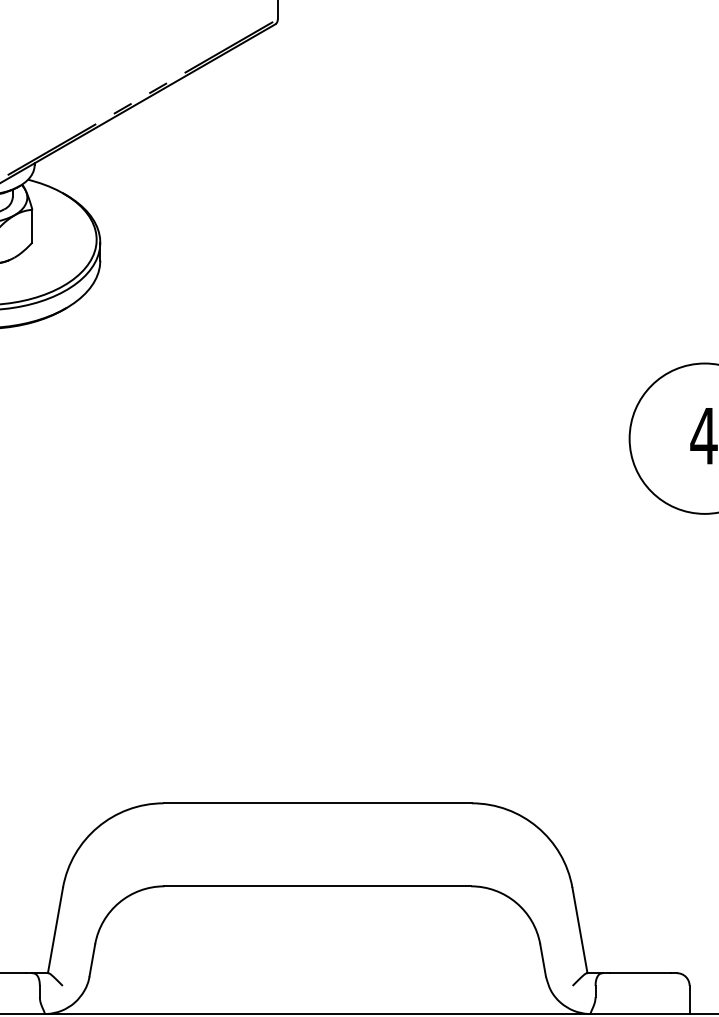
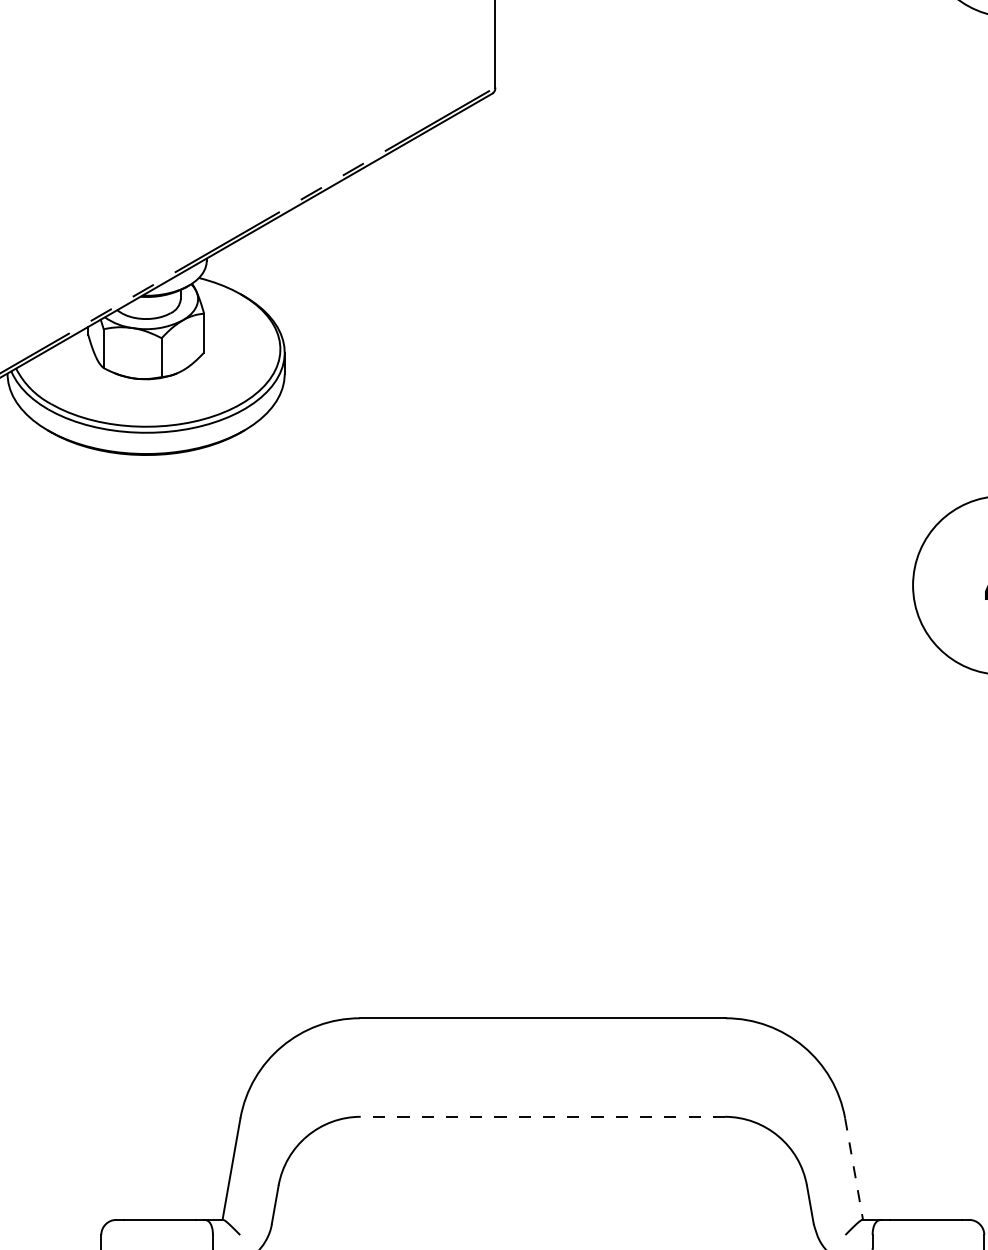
line: (317, 886) -> (542, 1116), solid -> dashed
line: (580, 930) -> (854, 1169), solid -> dashed

